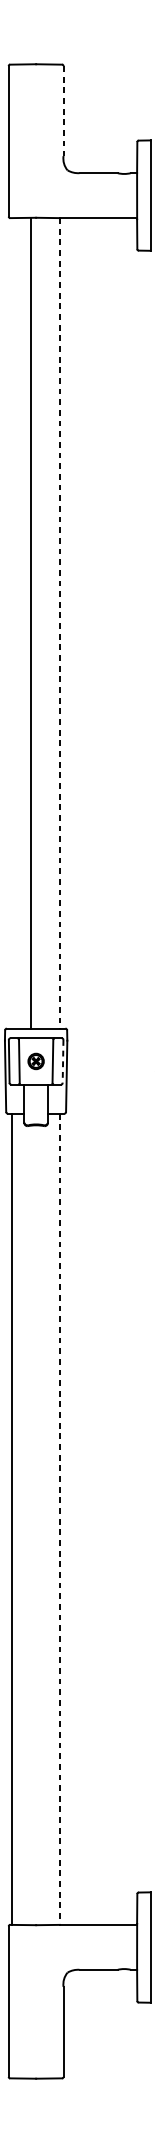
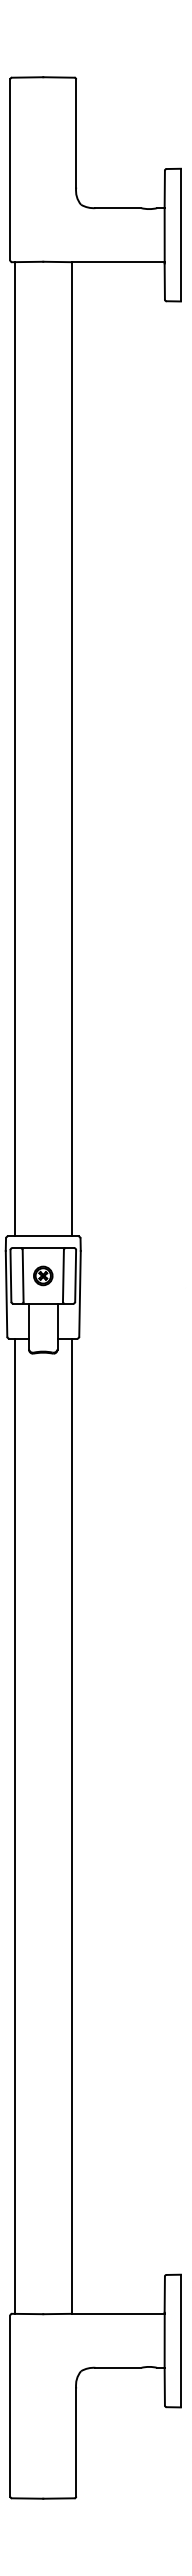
line: (63, 111) -> (76, 133), dashed -> solid
line: (30, 623) -> (14, 749), moved
line: (59, 623) -> (71, 749), dashed -> solid
line: (62, 1061) -> (75, 1276), dashed -> solid
line: (59, 1519) -> (71, 1826), dashed -> solid

